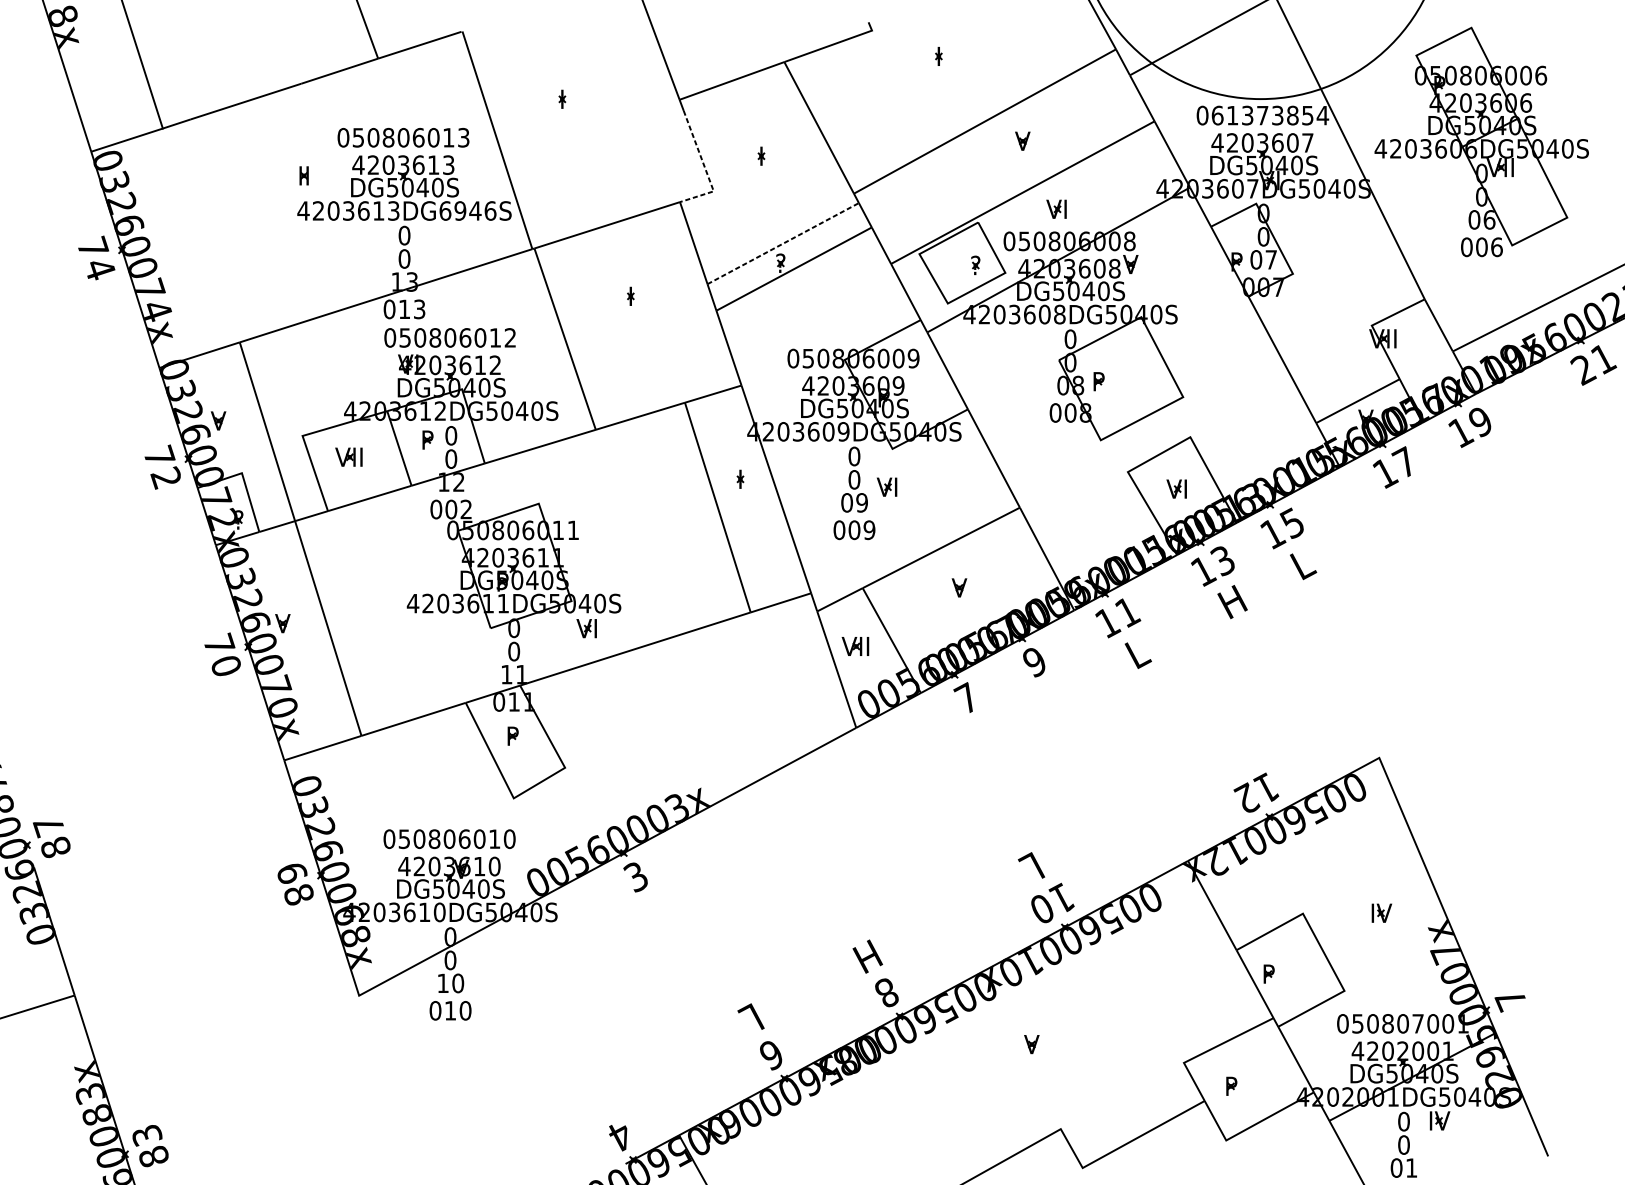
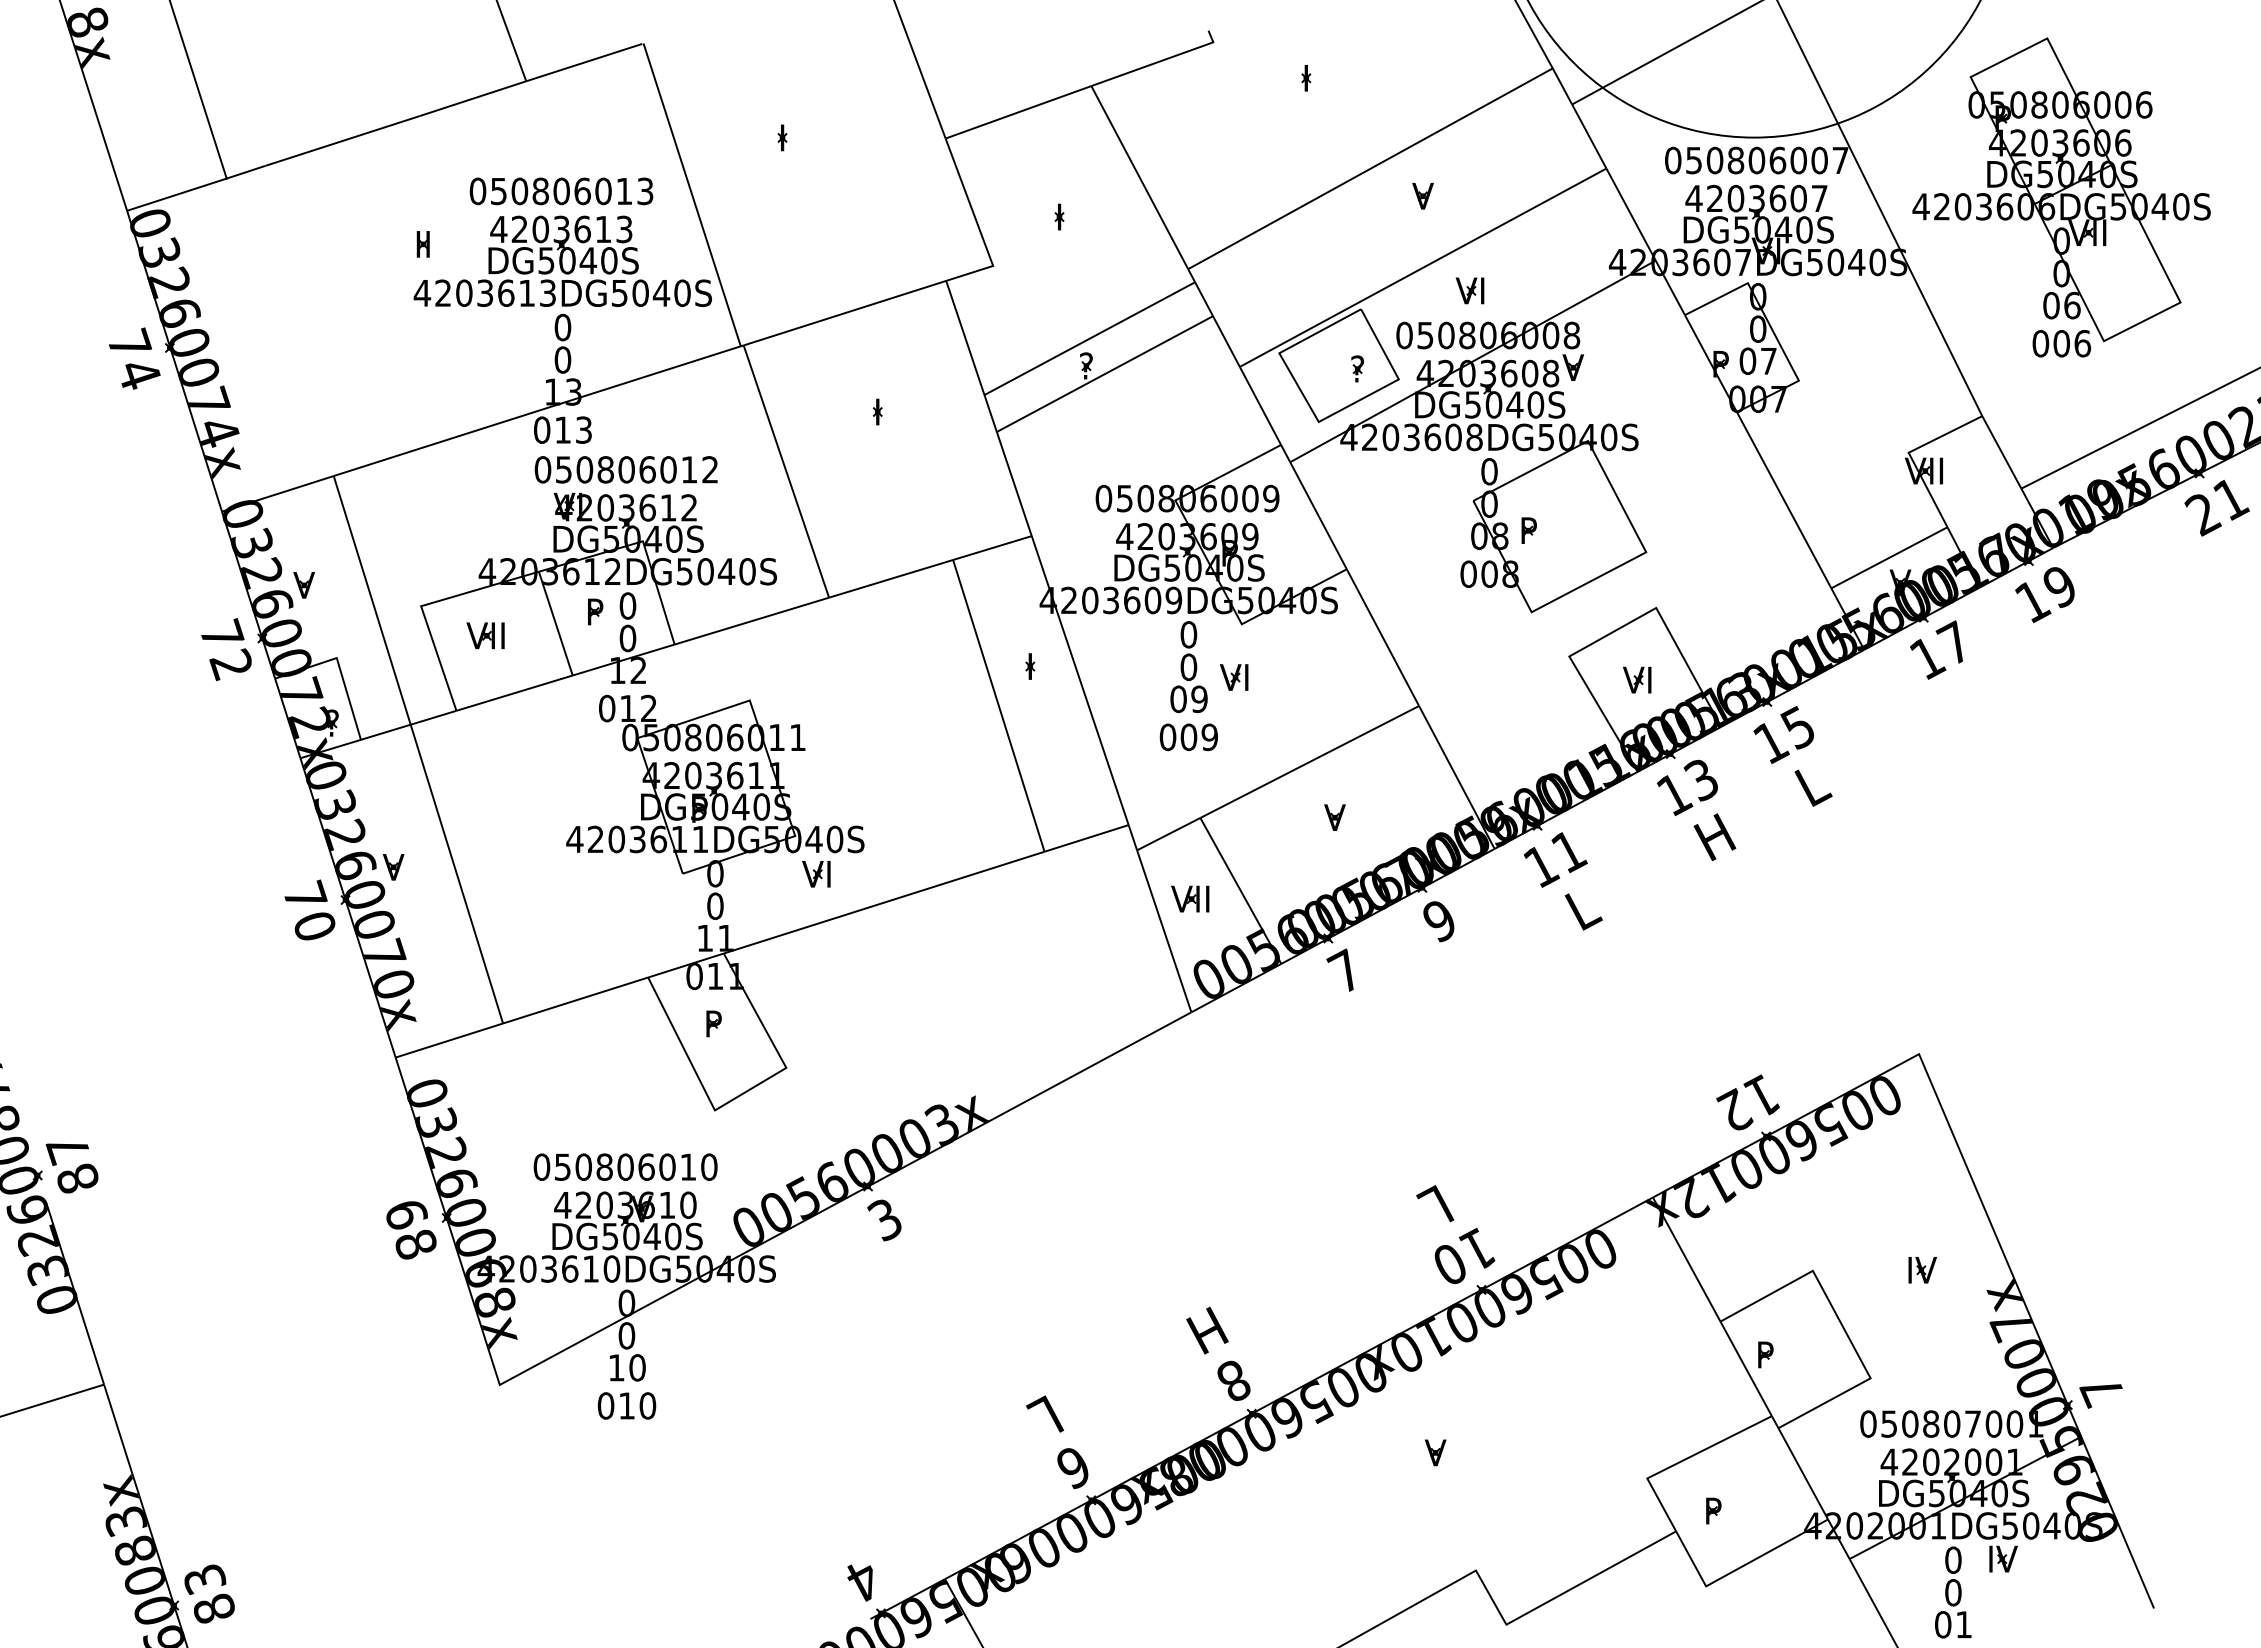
text: (1270, 115) -> (1767, 160), 061373854 -> 050806007
line: (705, 168) -> (981, 233), dashed -> solid
text: (467, 210) -> (650, 292), 4203613DG6946S -> 4203613DG5040S
line: (783, 243) -> (1090, 338), dashed -> solid
text: (450, 509) -> (627, 708), 002 -> 012

